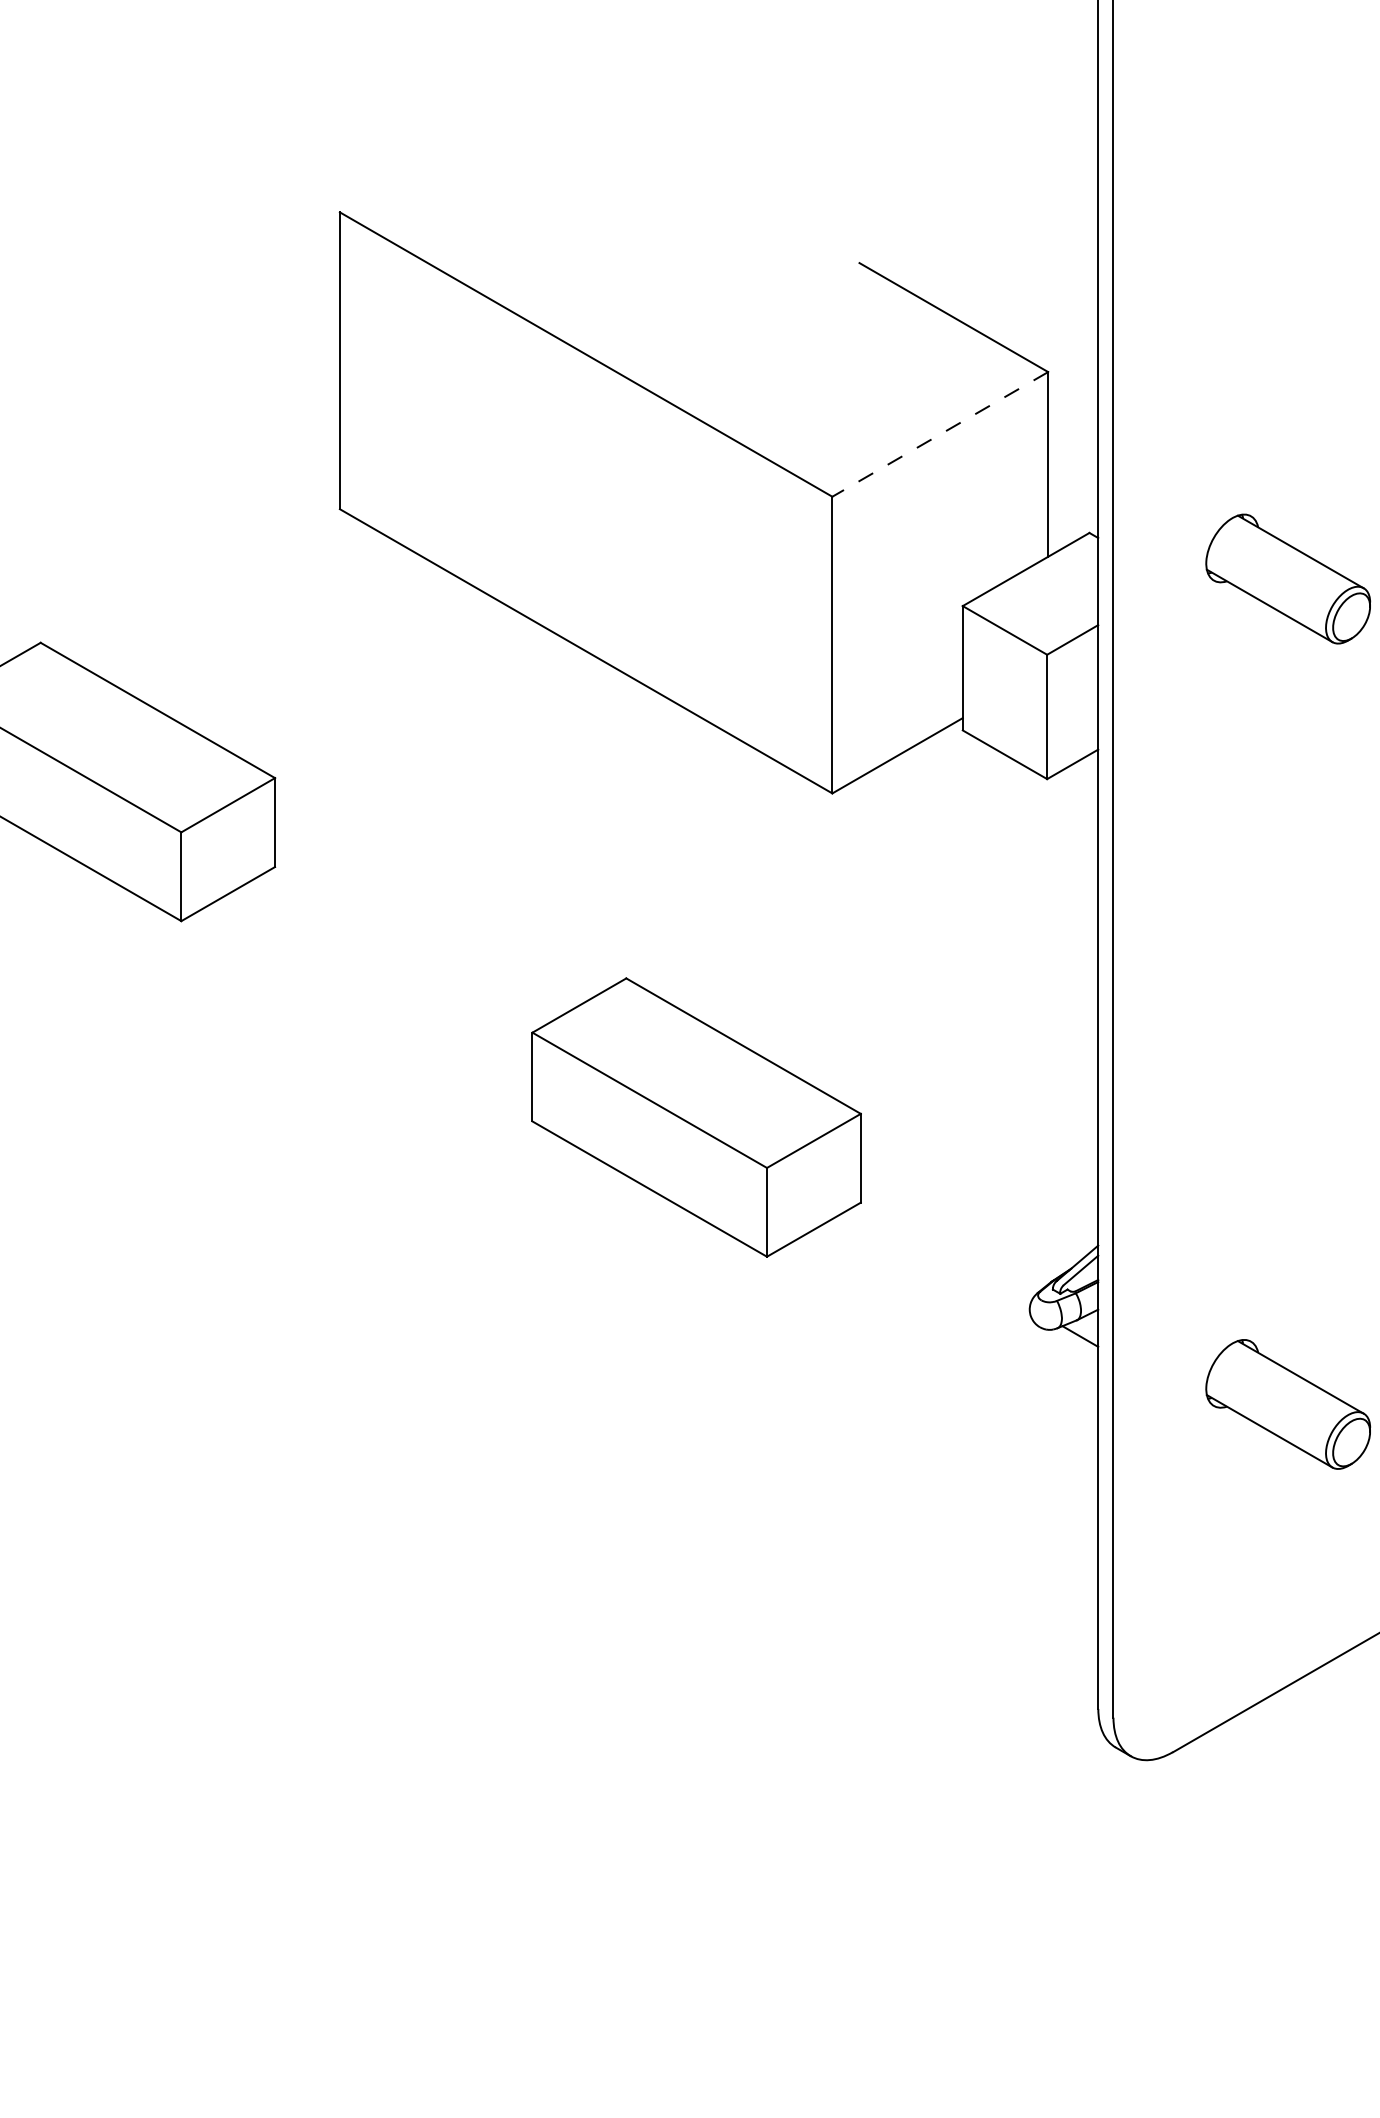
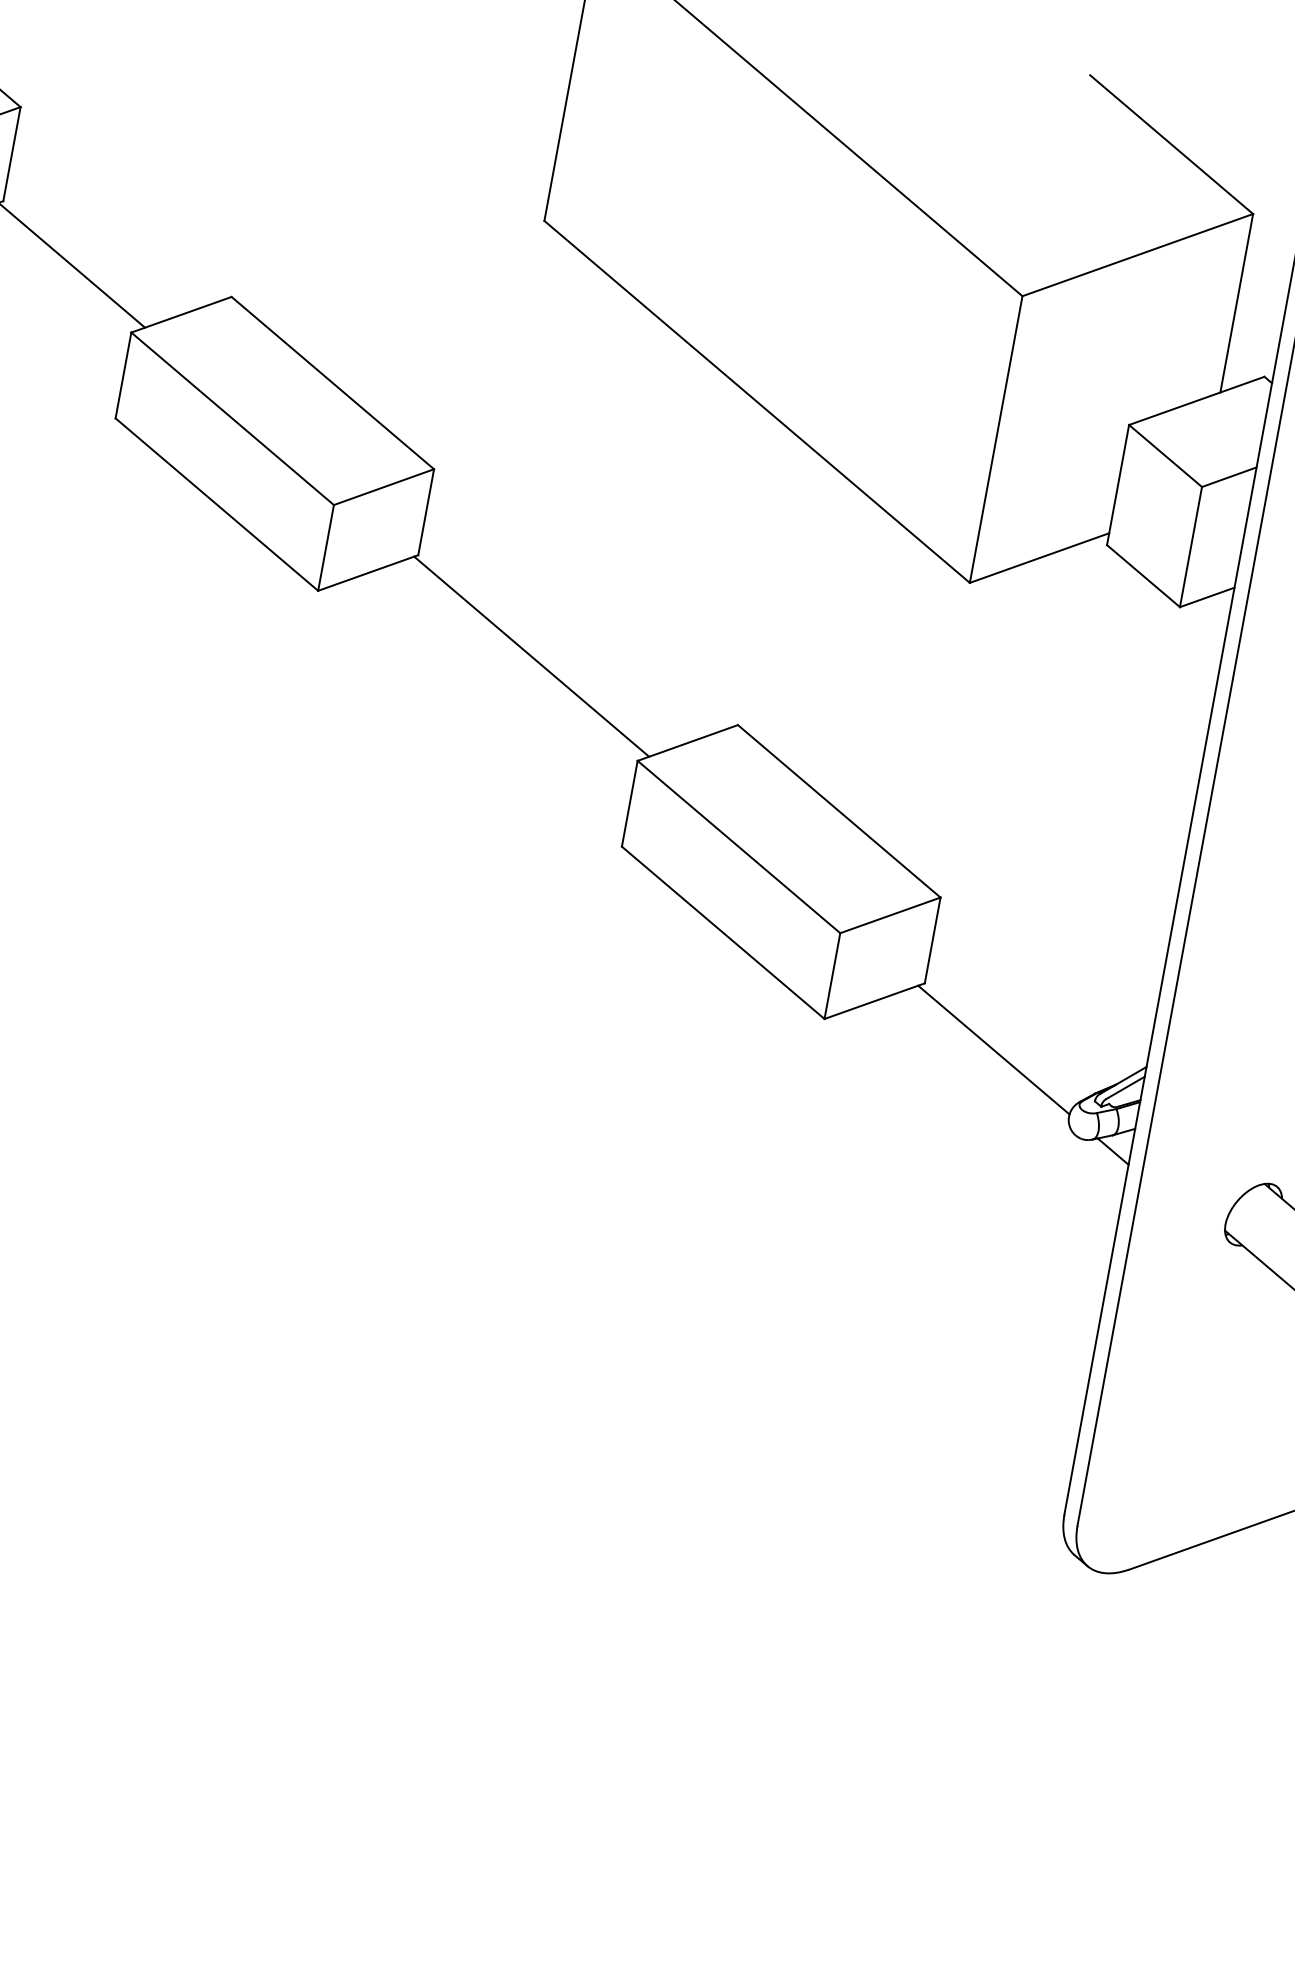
line: (940, 434) -> (1137, 255), dashed -> solid
line: (407, 947) -> (531, 656), added
line: (941, 1256) -> (993, 1049), added

